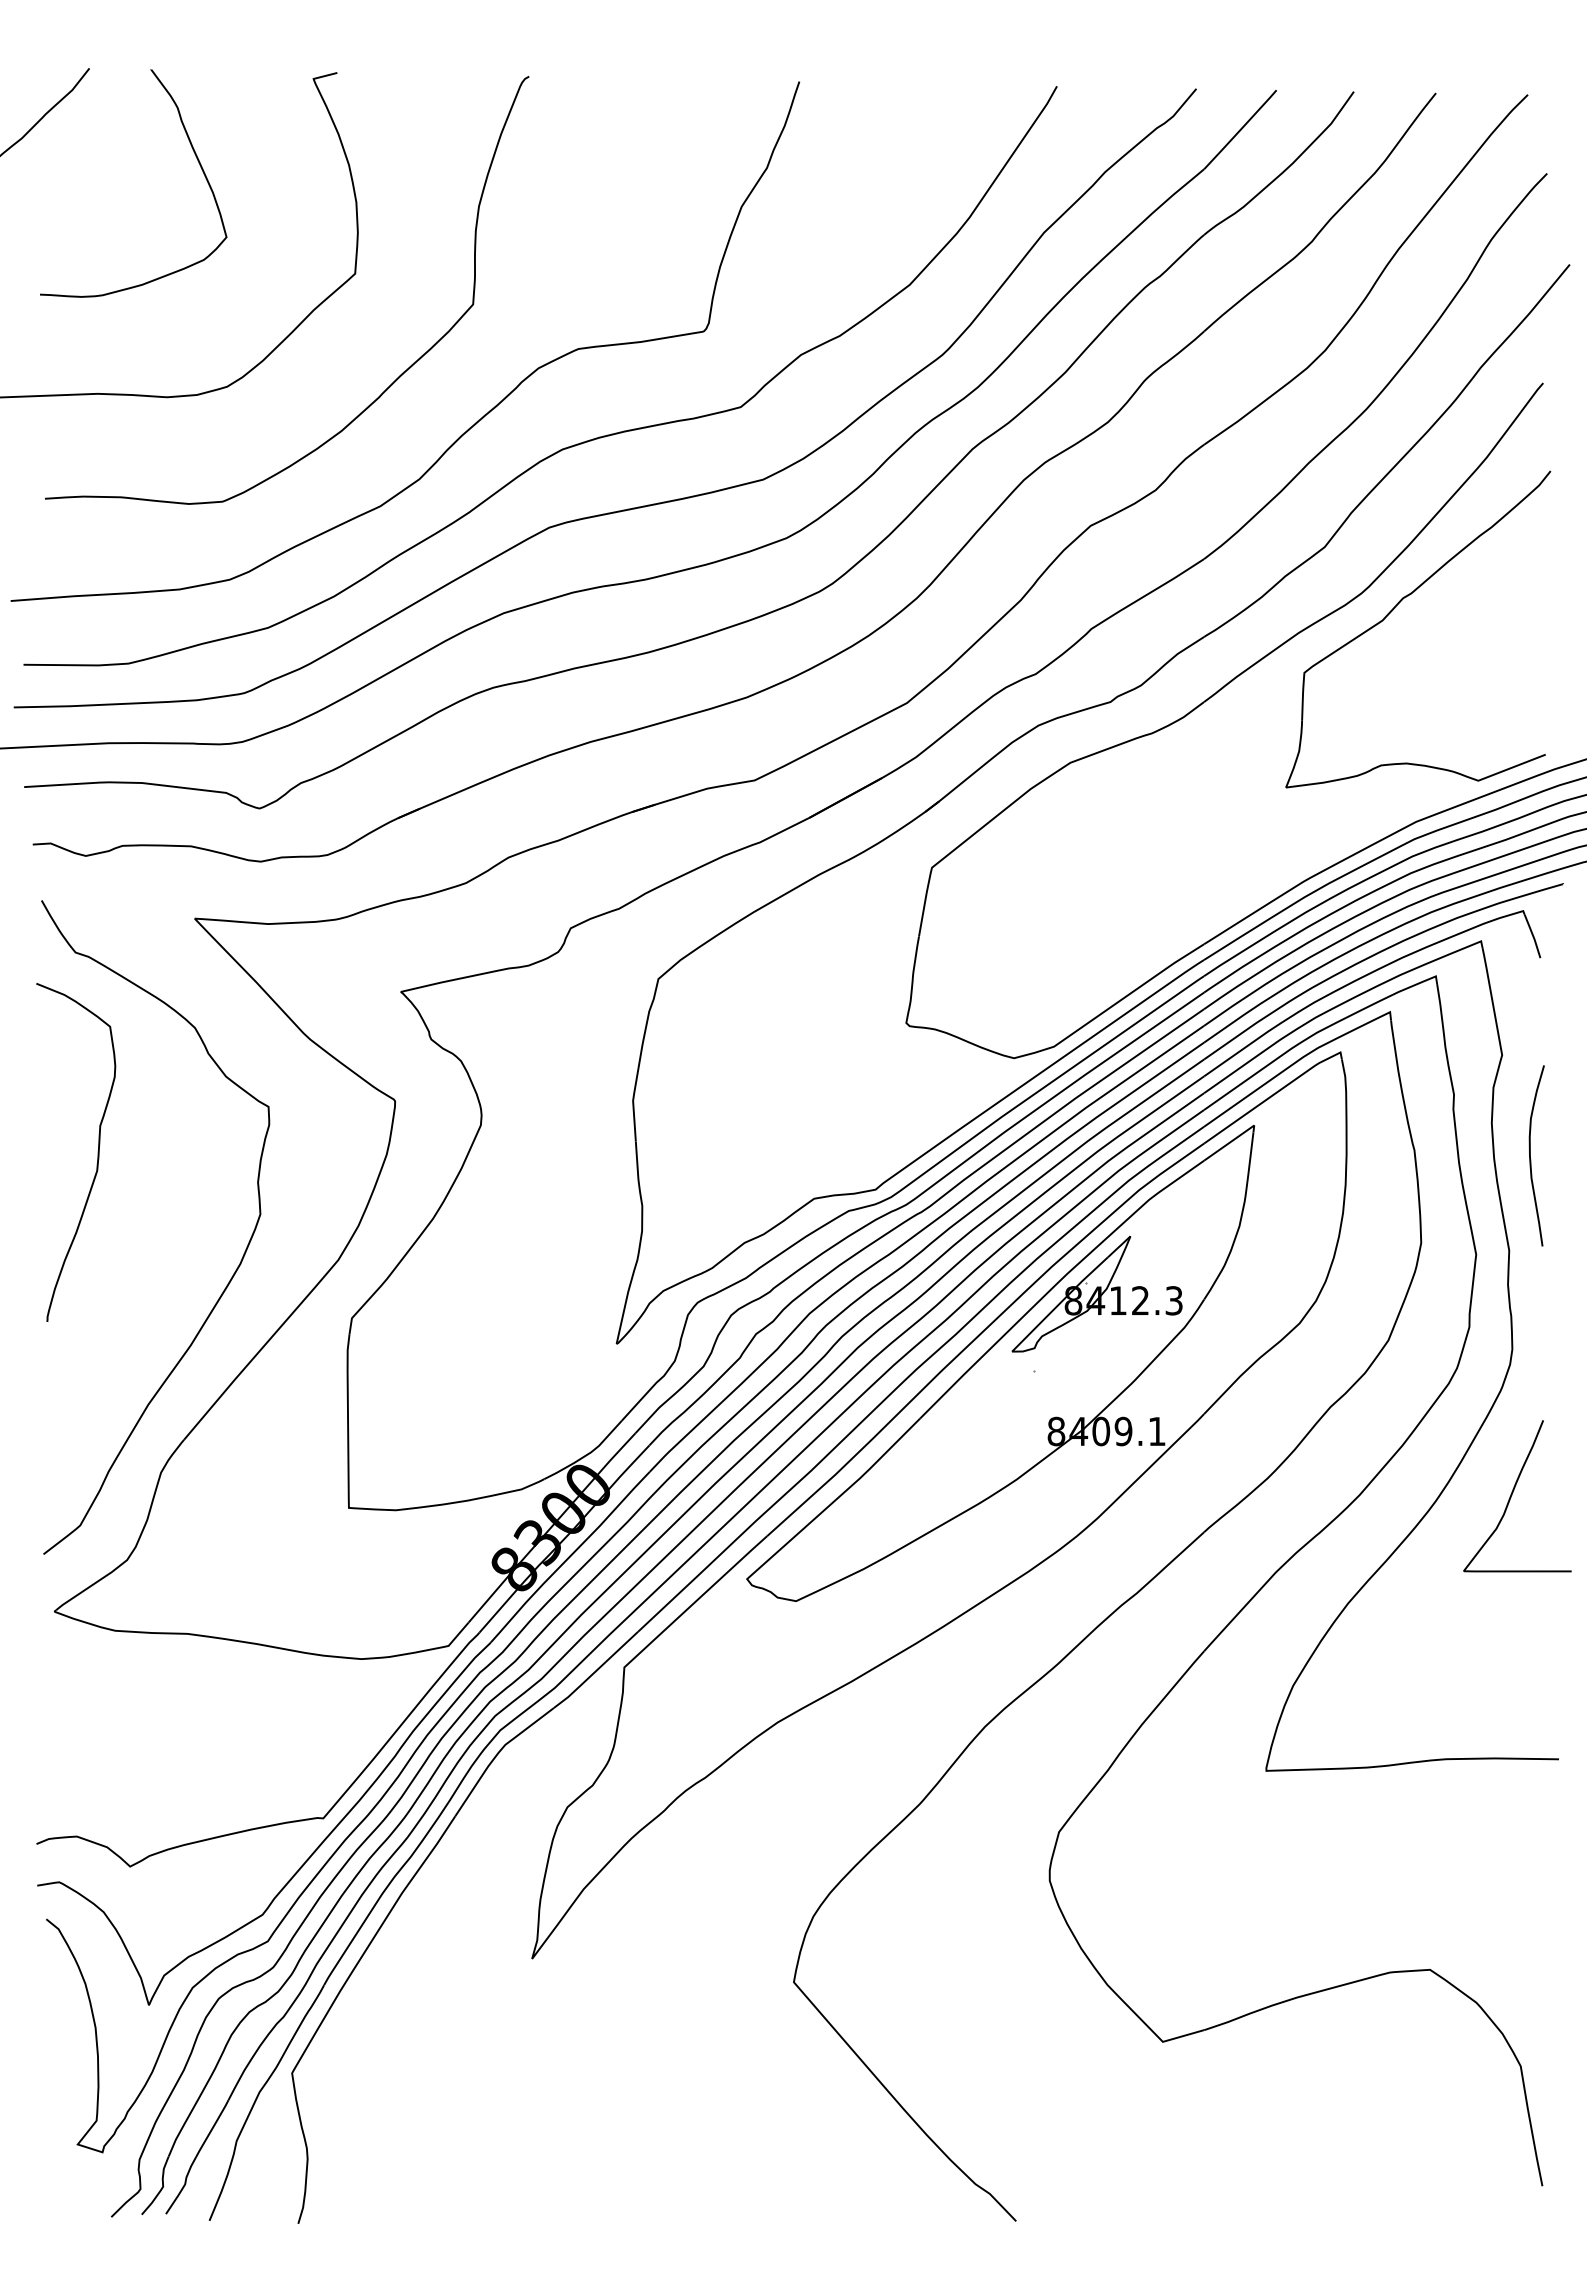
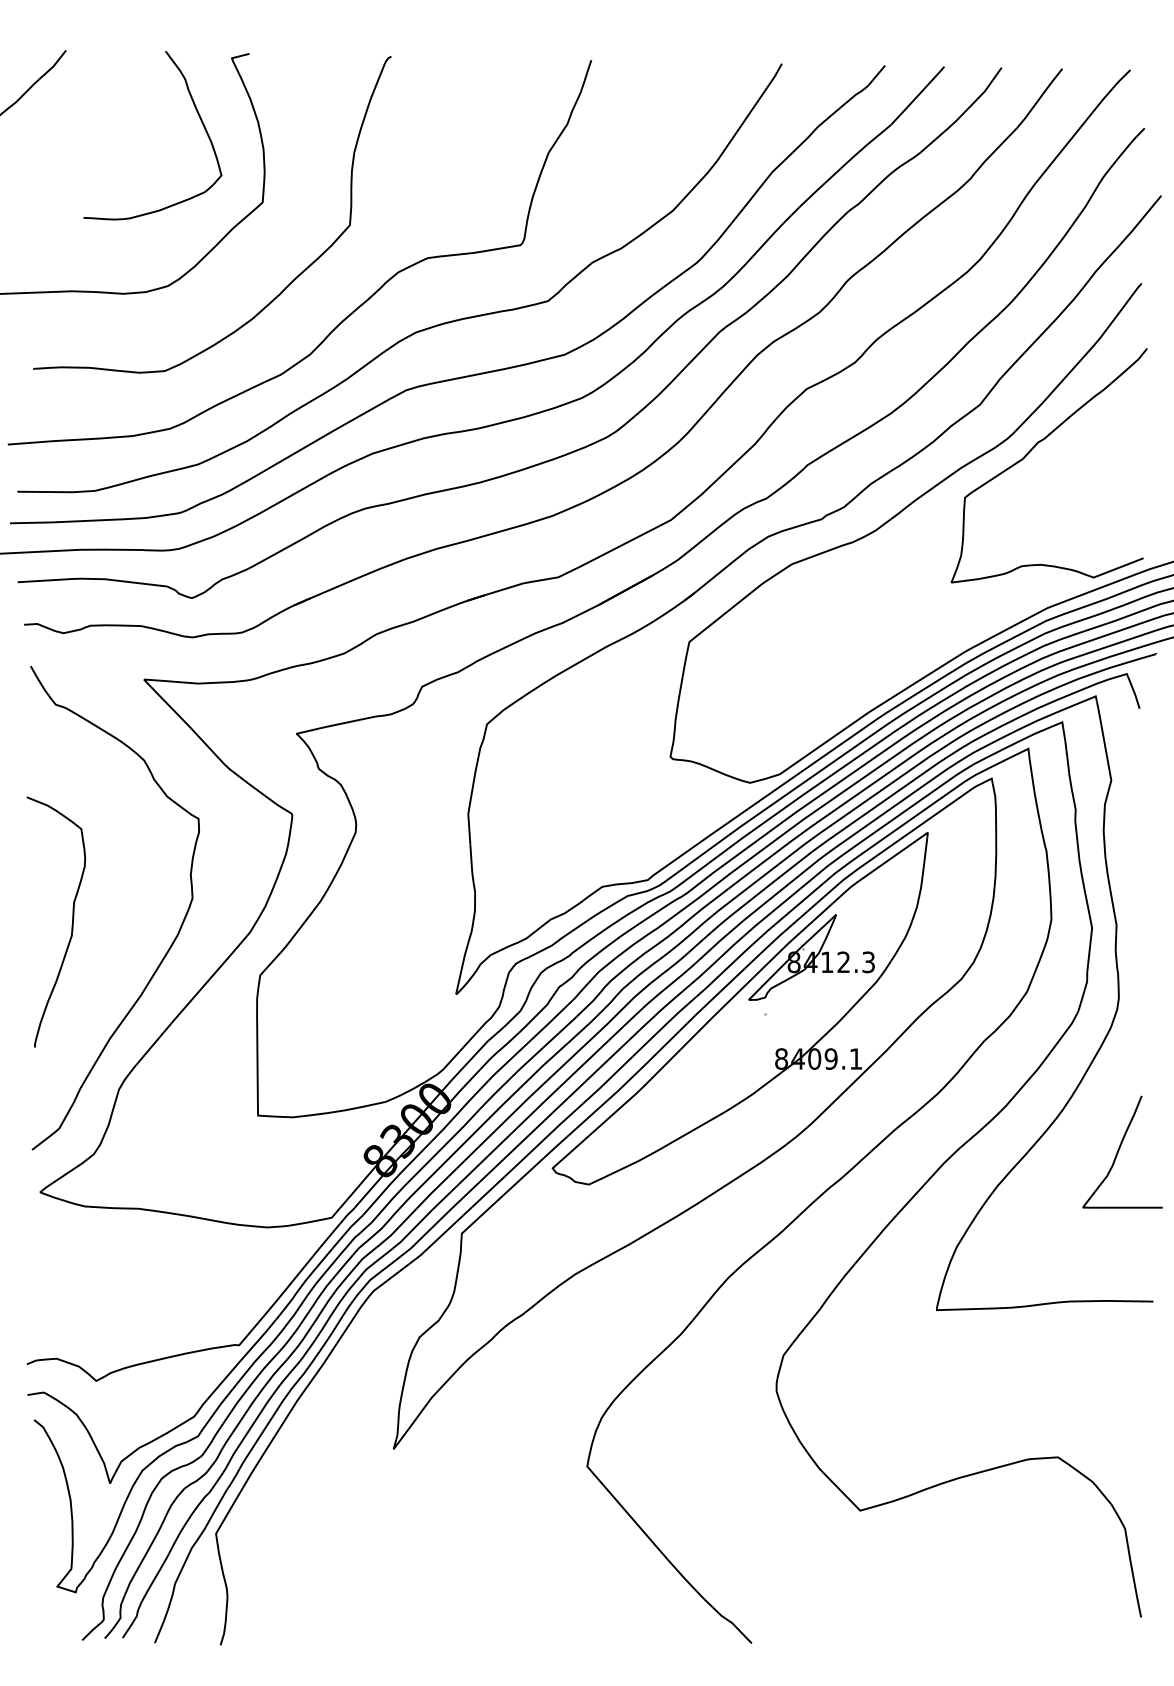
curve: (193, 152) -> (197, 112), moved
curve: (97, 1152) -> (72, 922), moved
curve: (1530, 1155) -> (1132, 854), removed
curve: (1512, 1495) -> (1118, 1151), moved

